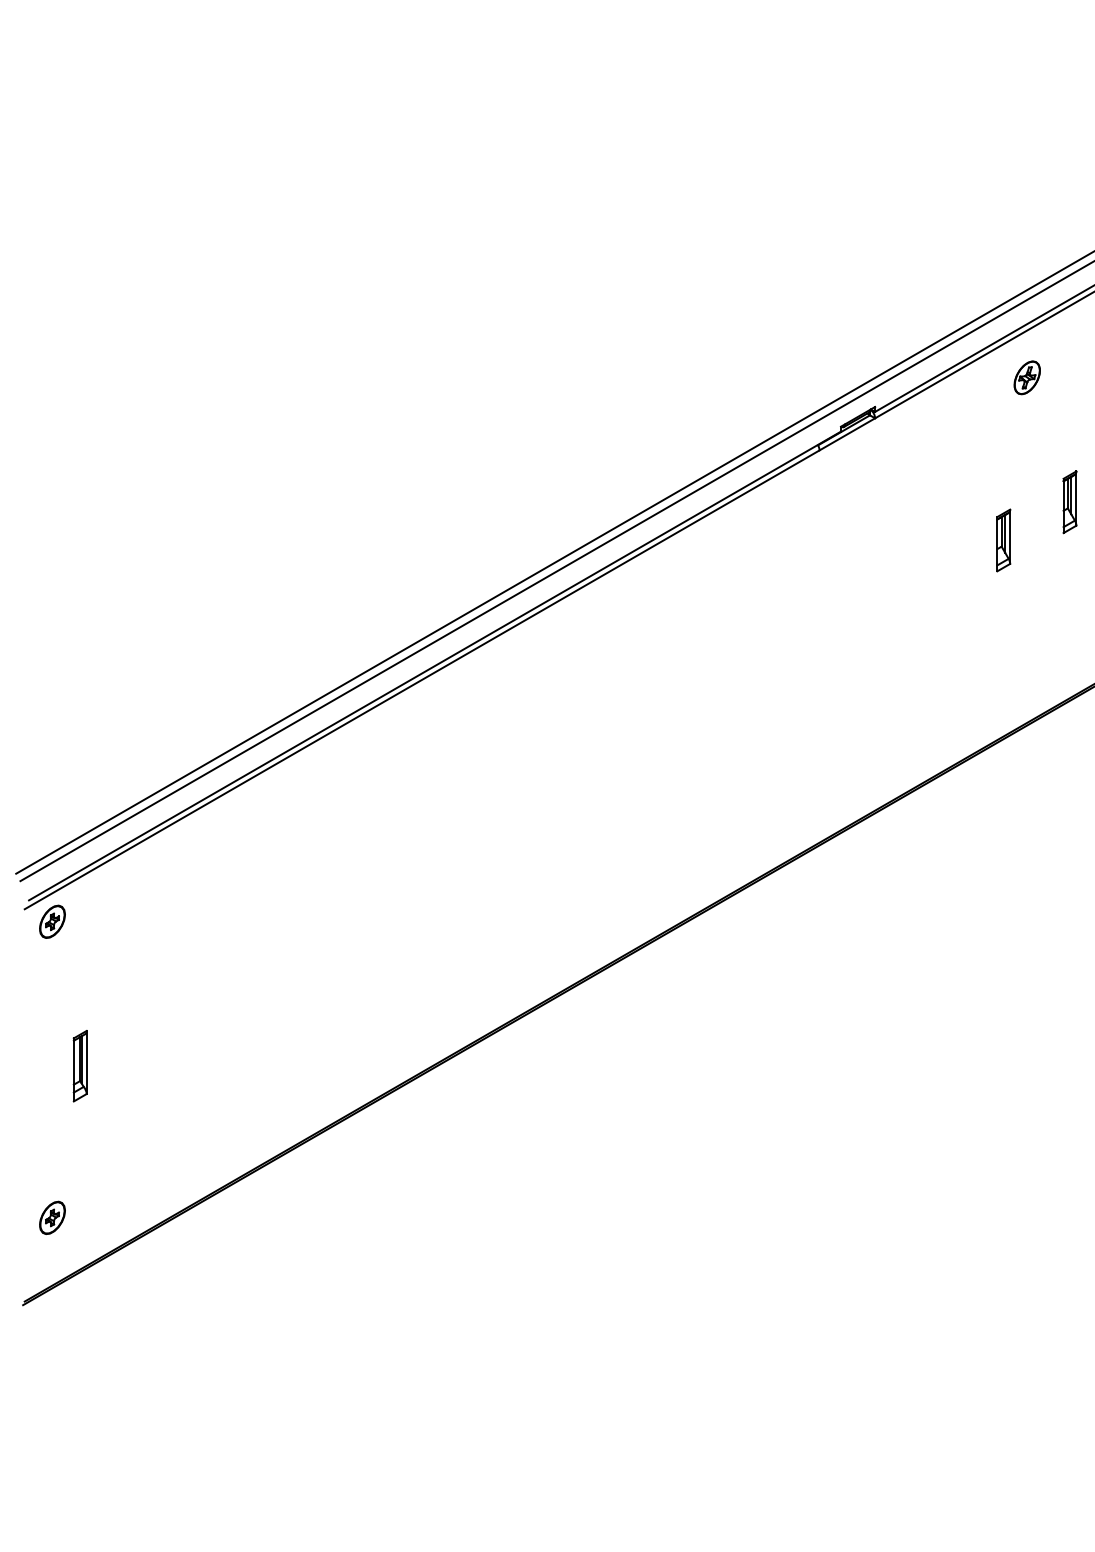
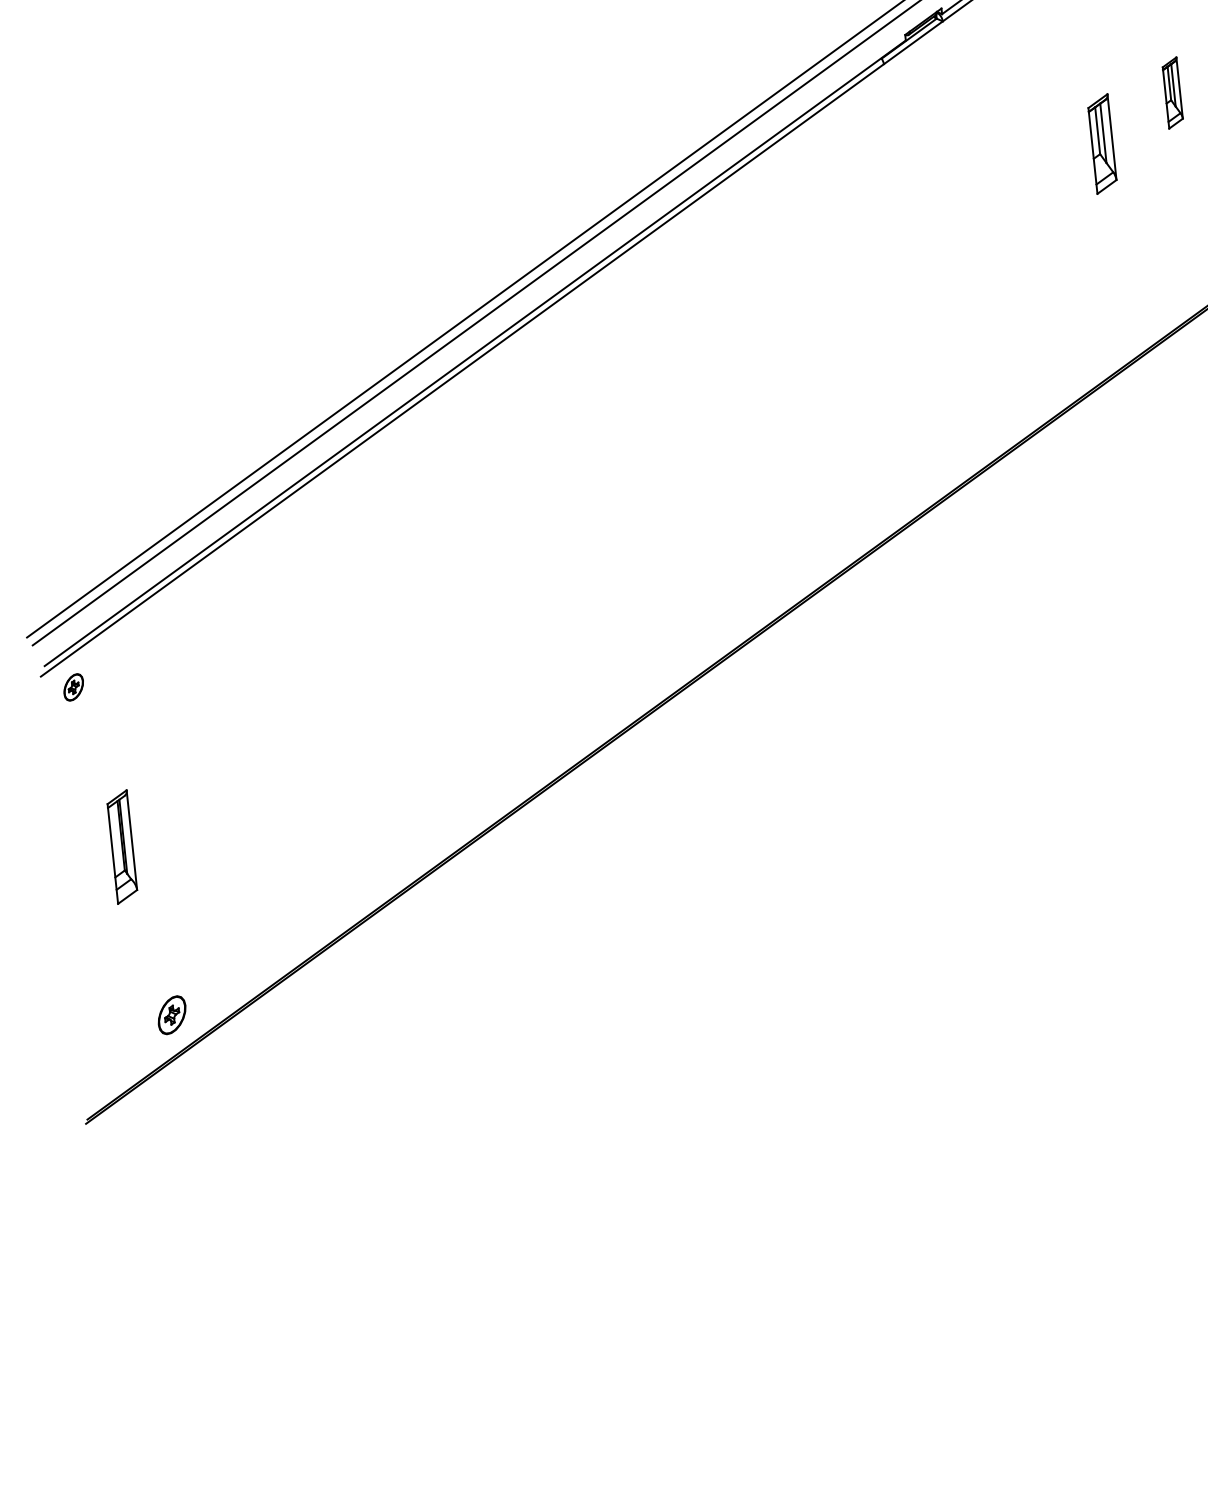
part: (1003, 540) -> (1102, 144), size x1.4
part: (52, 921) -> (73, 687), size x0.7
part: (79, 1066) -> (121, 847), size x1.4
part: (52, 1217) -> (172, 1014), moved

